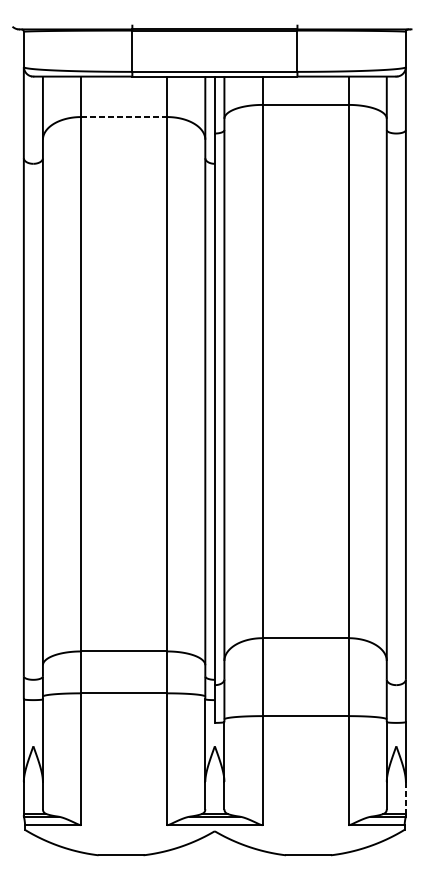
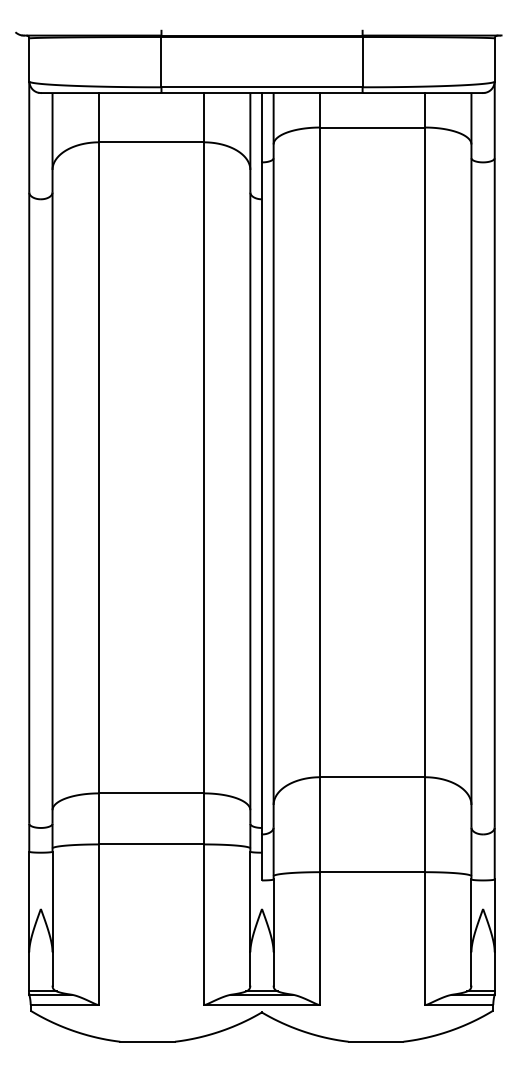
line: (124, 117) -> (151, 142), dashed -> solid
line: (405, 797) -> (494, 971), dashed -> solid

